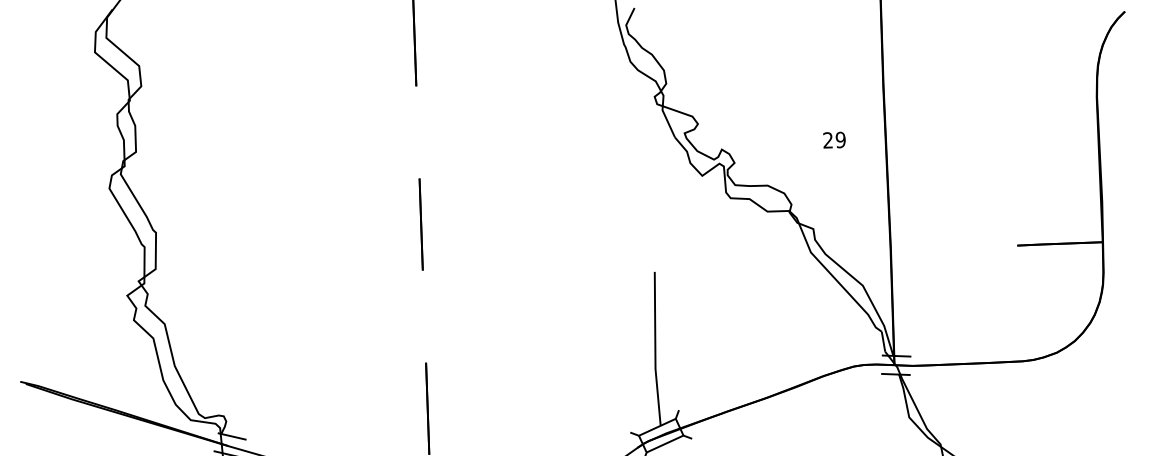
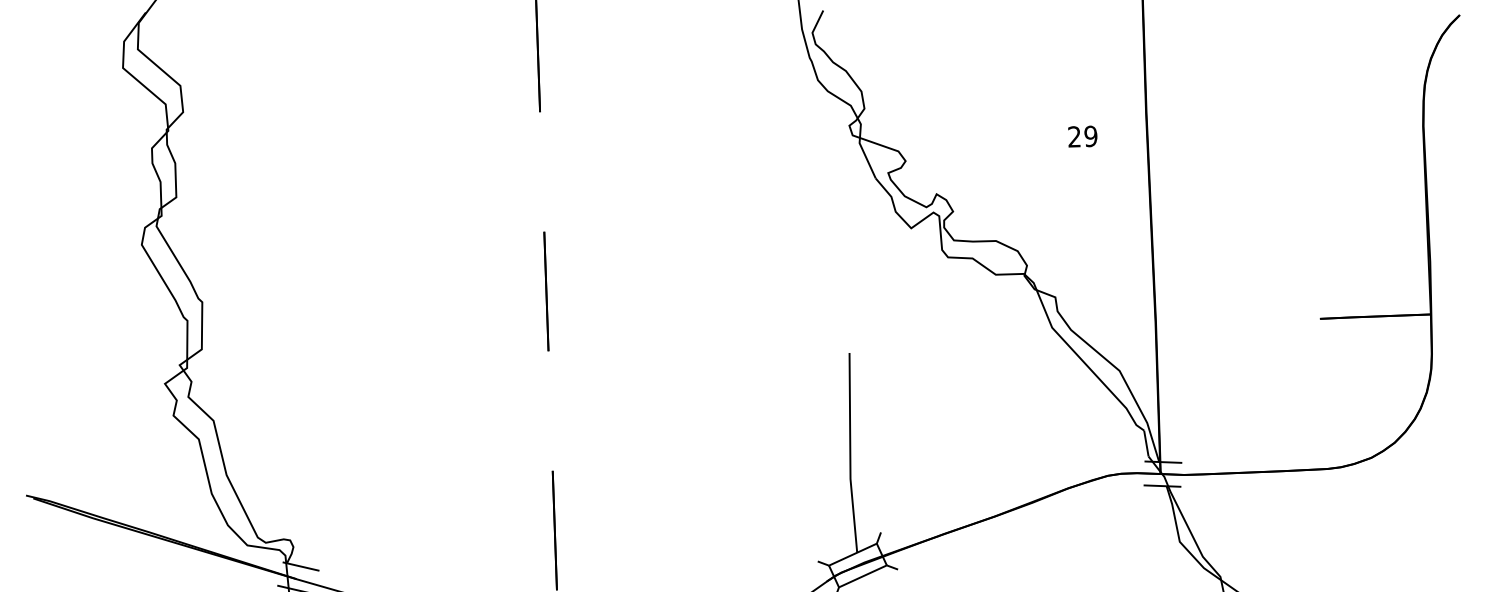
text: (834, 139) -> (1082, 135), moved

